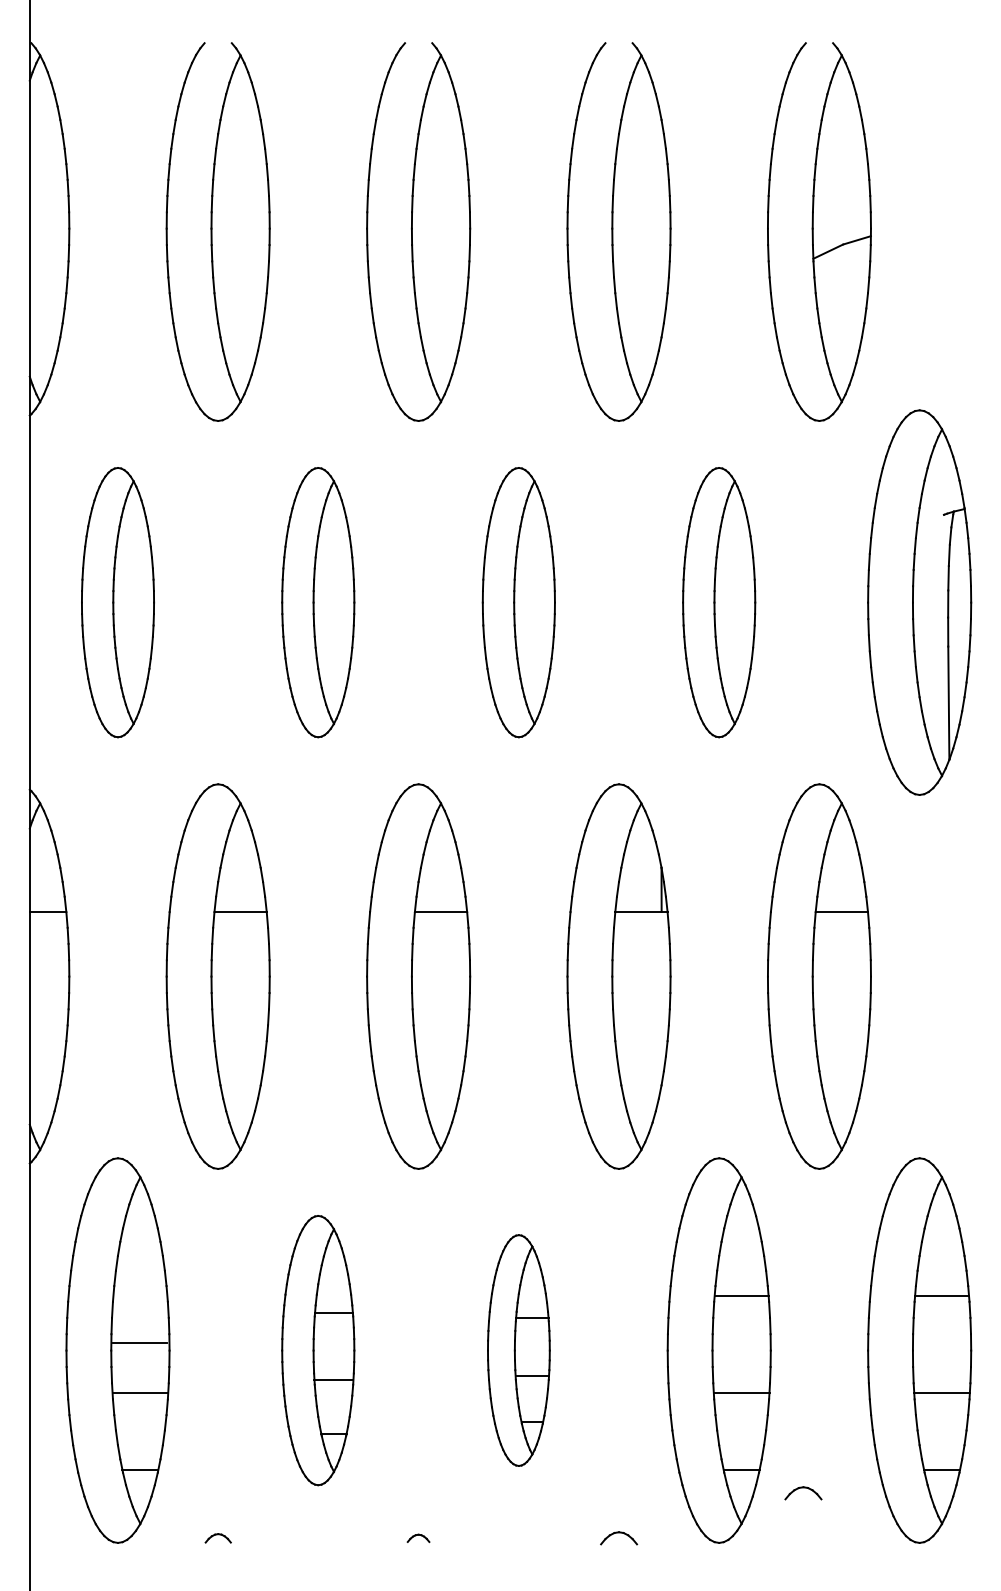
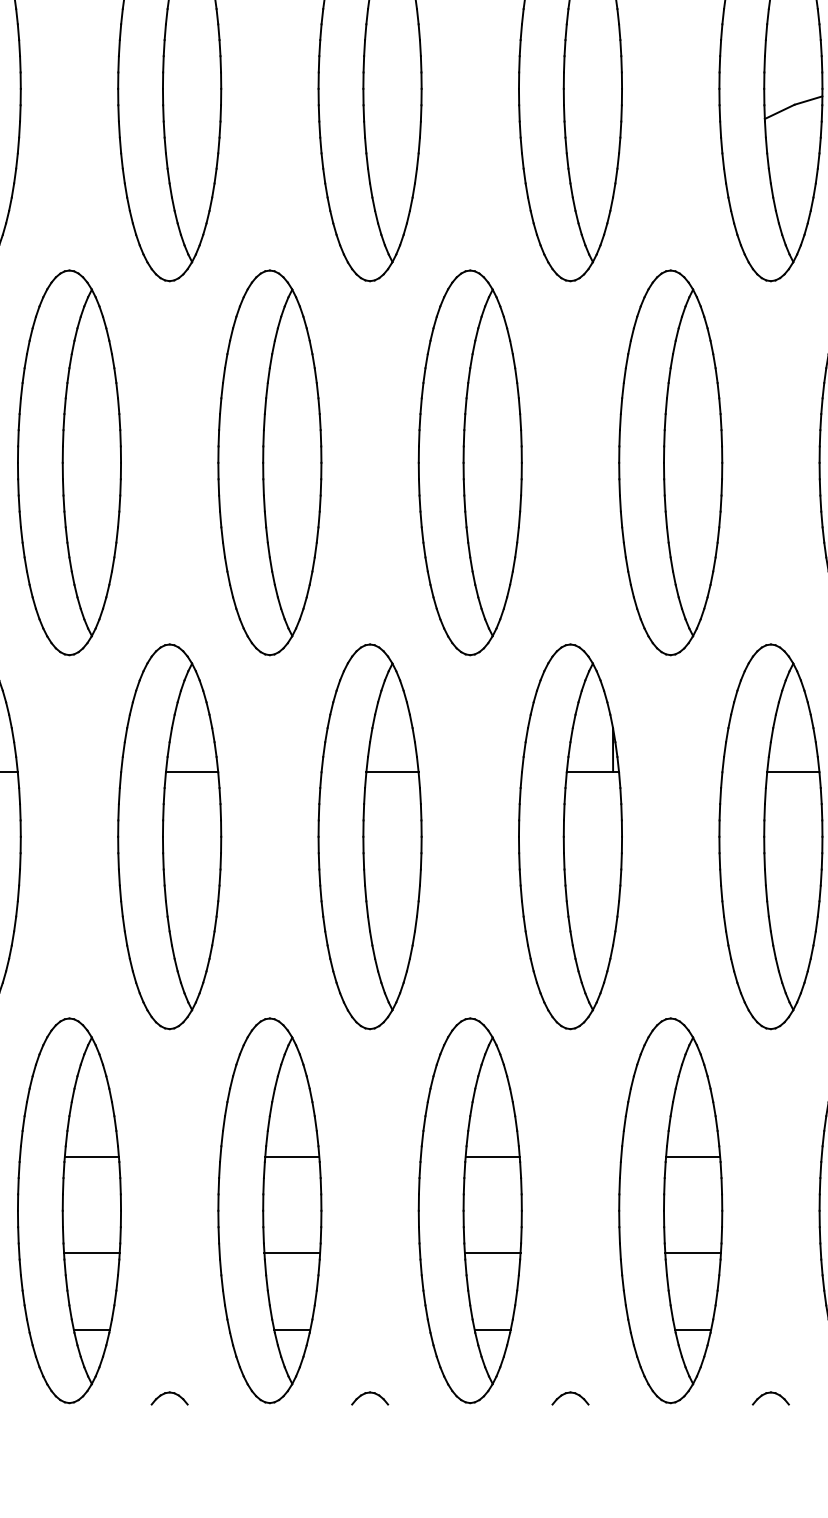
part: (117, 602) -> (68, 462), size x1.43
part: (317, 602) -> (268, 462), size x1.43
part: (518, 602) -> (469, 462), size x1.43
part: (718, 602) -> (669, 462), size x1.43
line: (140, 1343) -> (91, 1156), moved
part: (317, 1350) -> (268, 1210), size x1.43
part: (518, 1350) -> (469, 1210), size x1.67
part: (803, 1493) -> (770, 1398), moved
part: (218, 1538) -> (169, 1398), size x1.43
part: (418, 1538) -> (369, 1398), size x1.67

